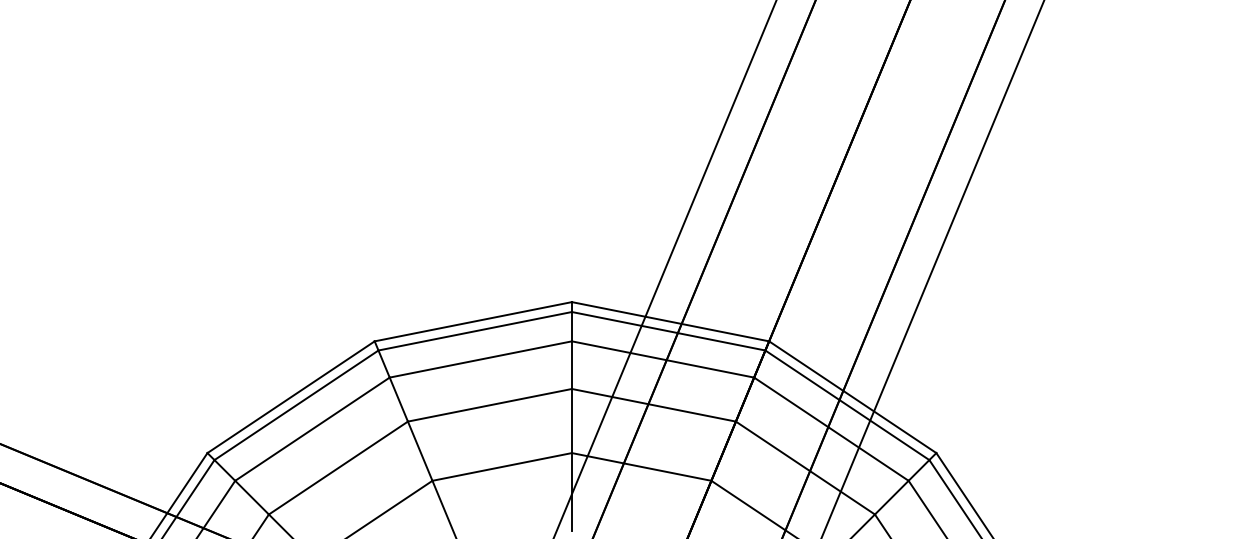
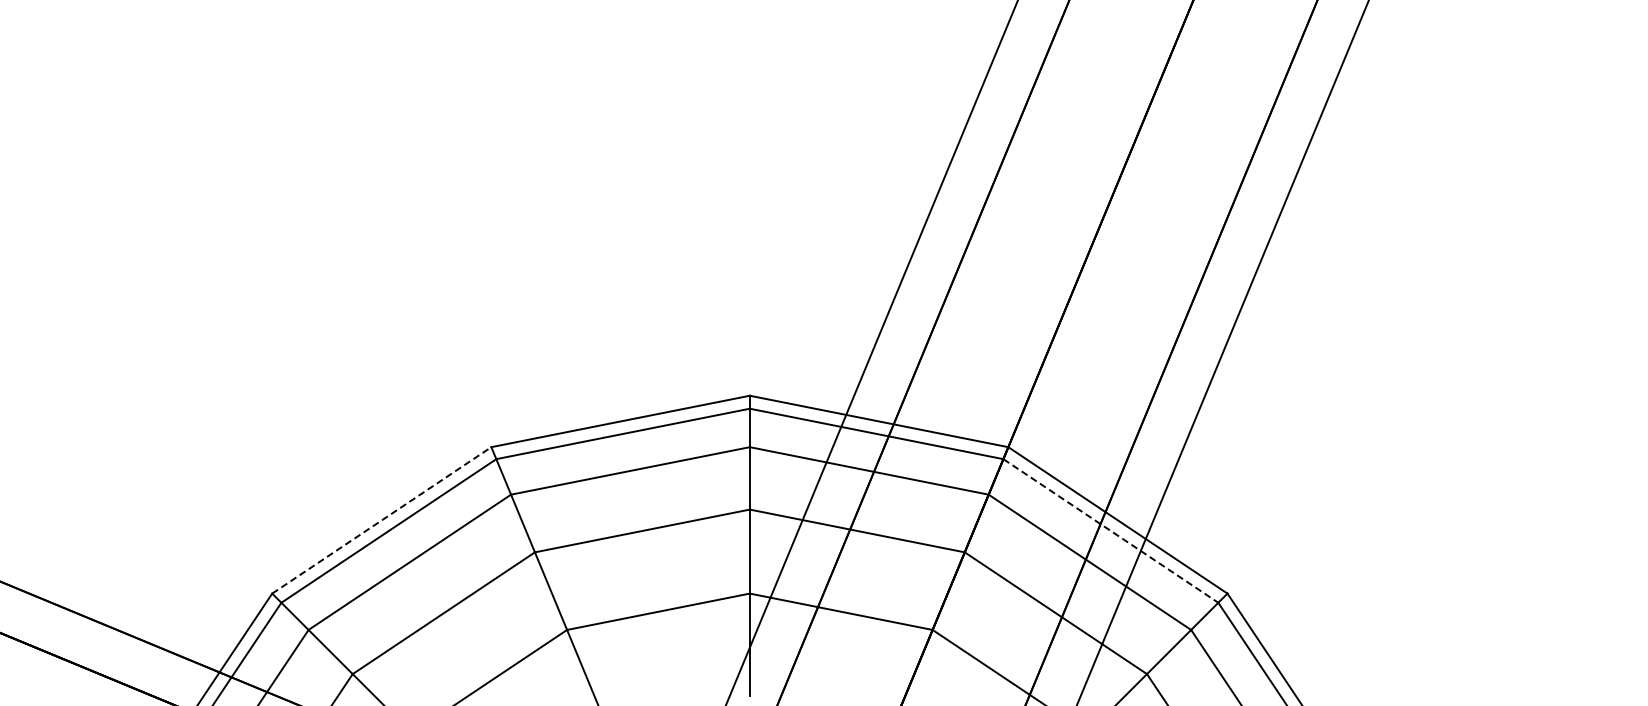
line: (290, 397) -> (381, 520), solid -> dashed
line: (847, 405) -> (1111, 531), solid -> dashed

